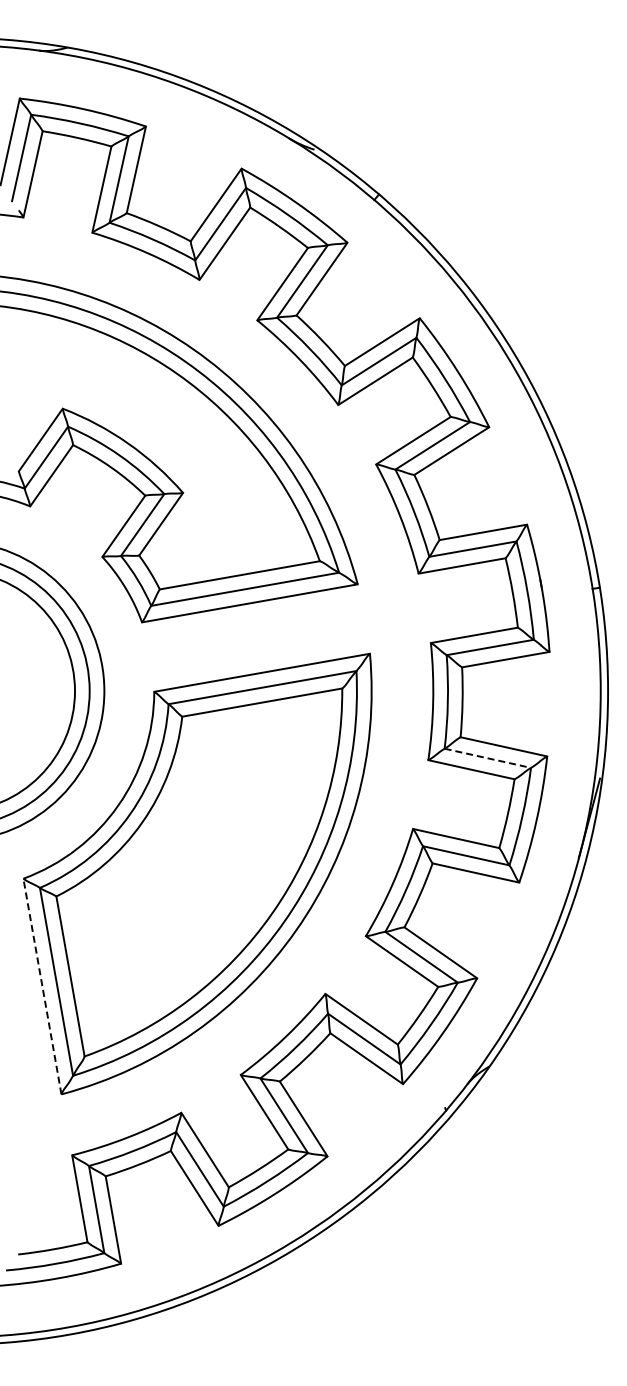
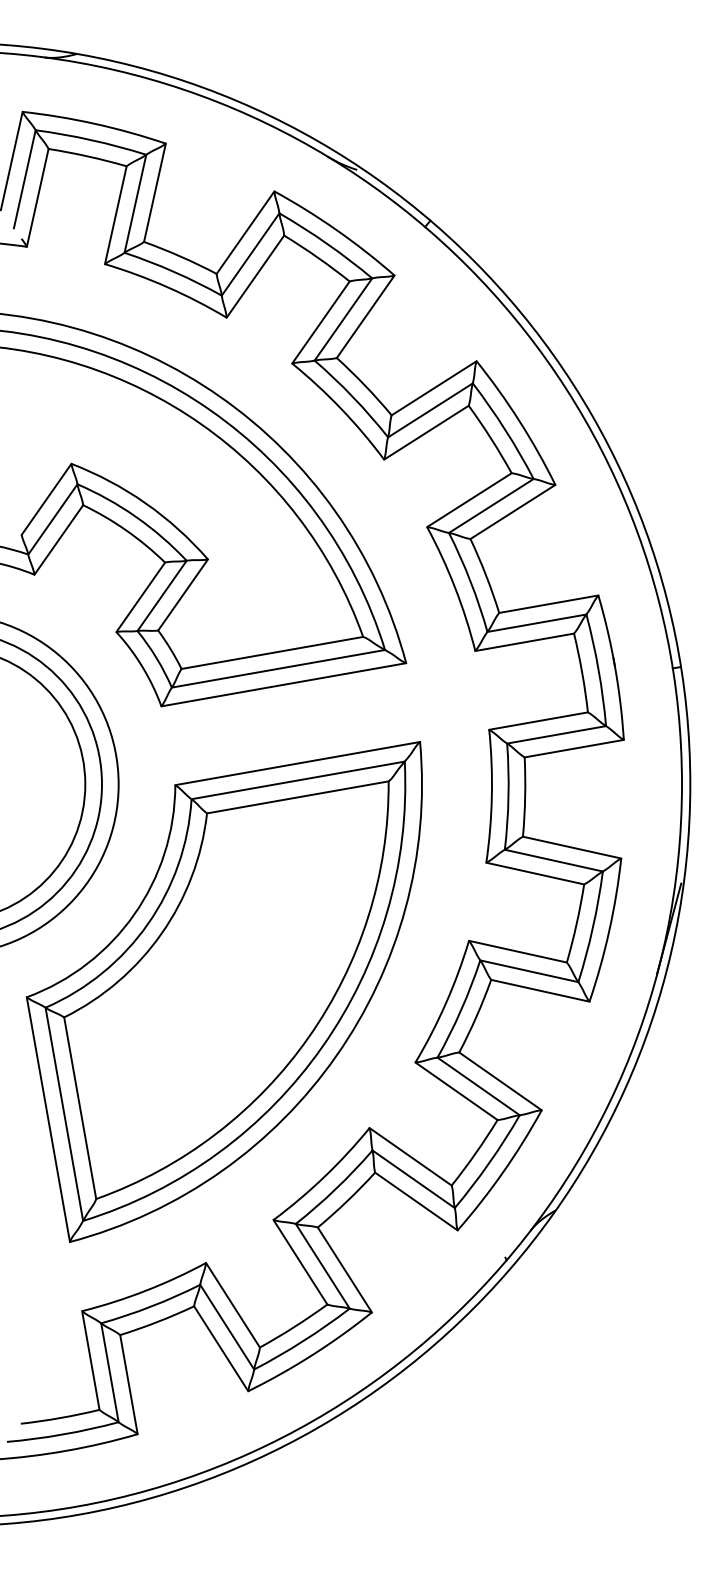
line: (488, 758) -> (554, 860), dashed -> solid
line: (42, 986) -> (48, 1119), dashed -> solid

